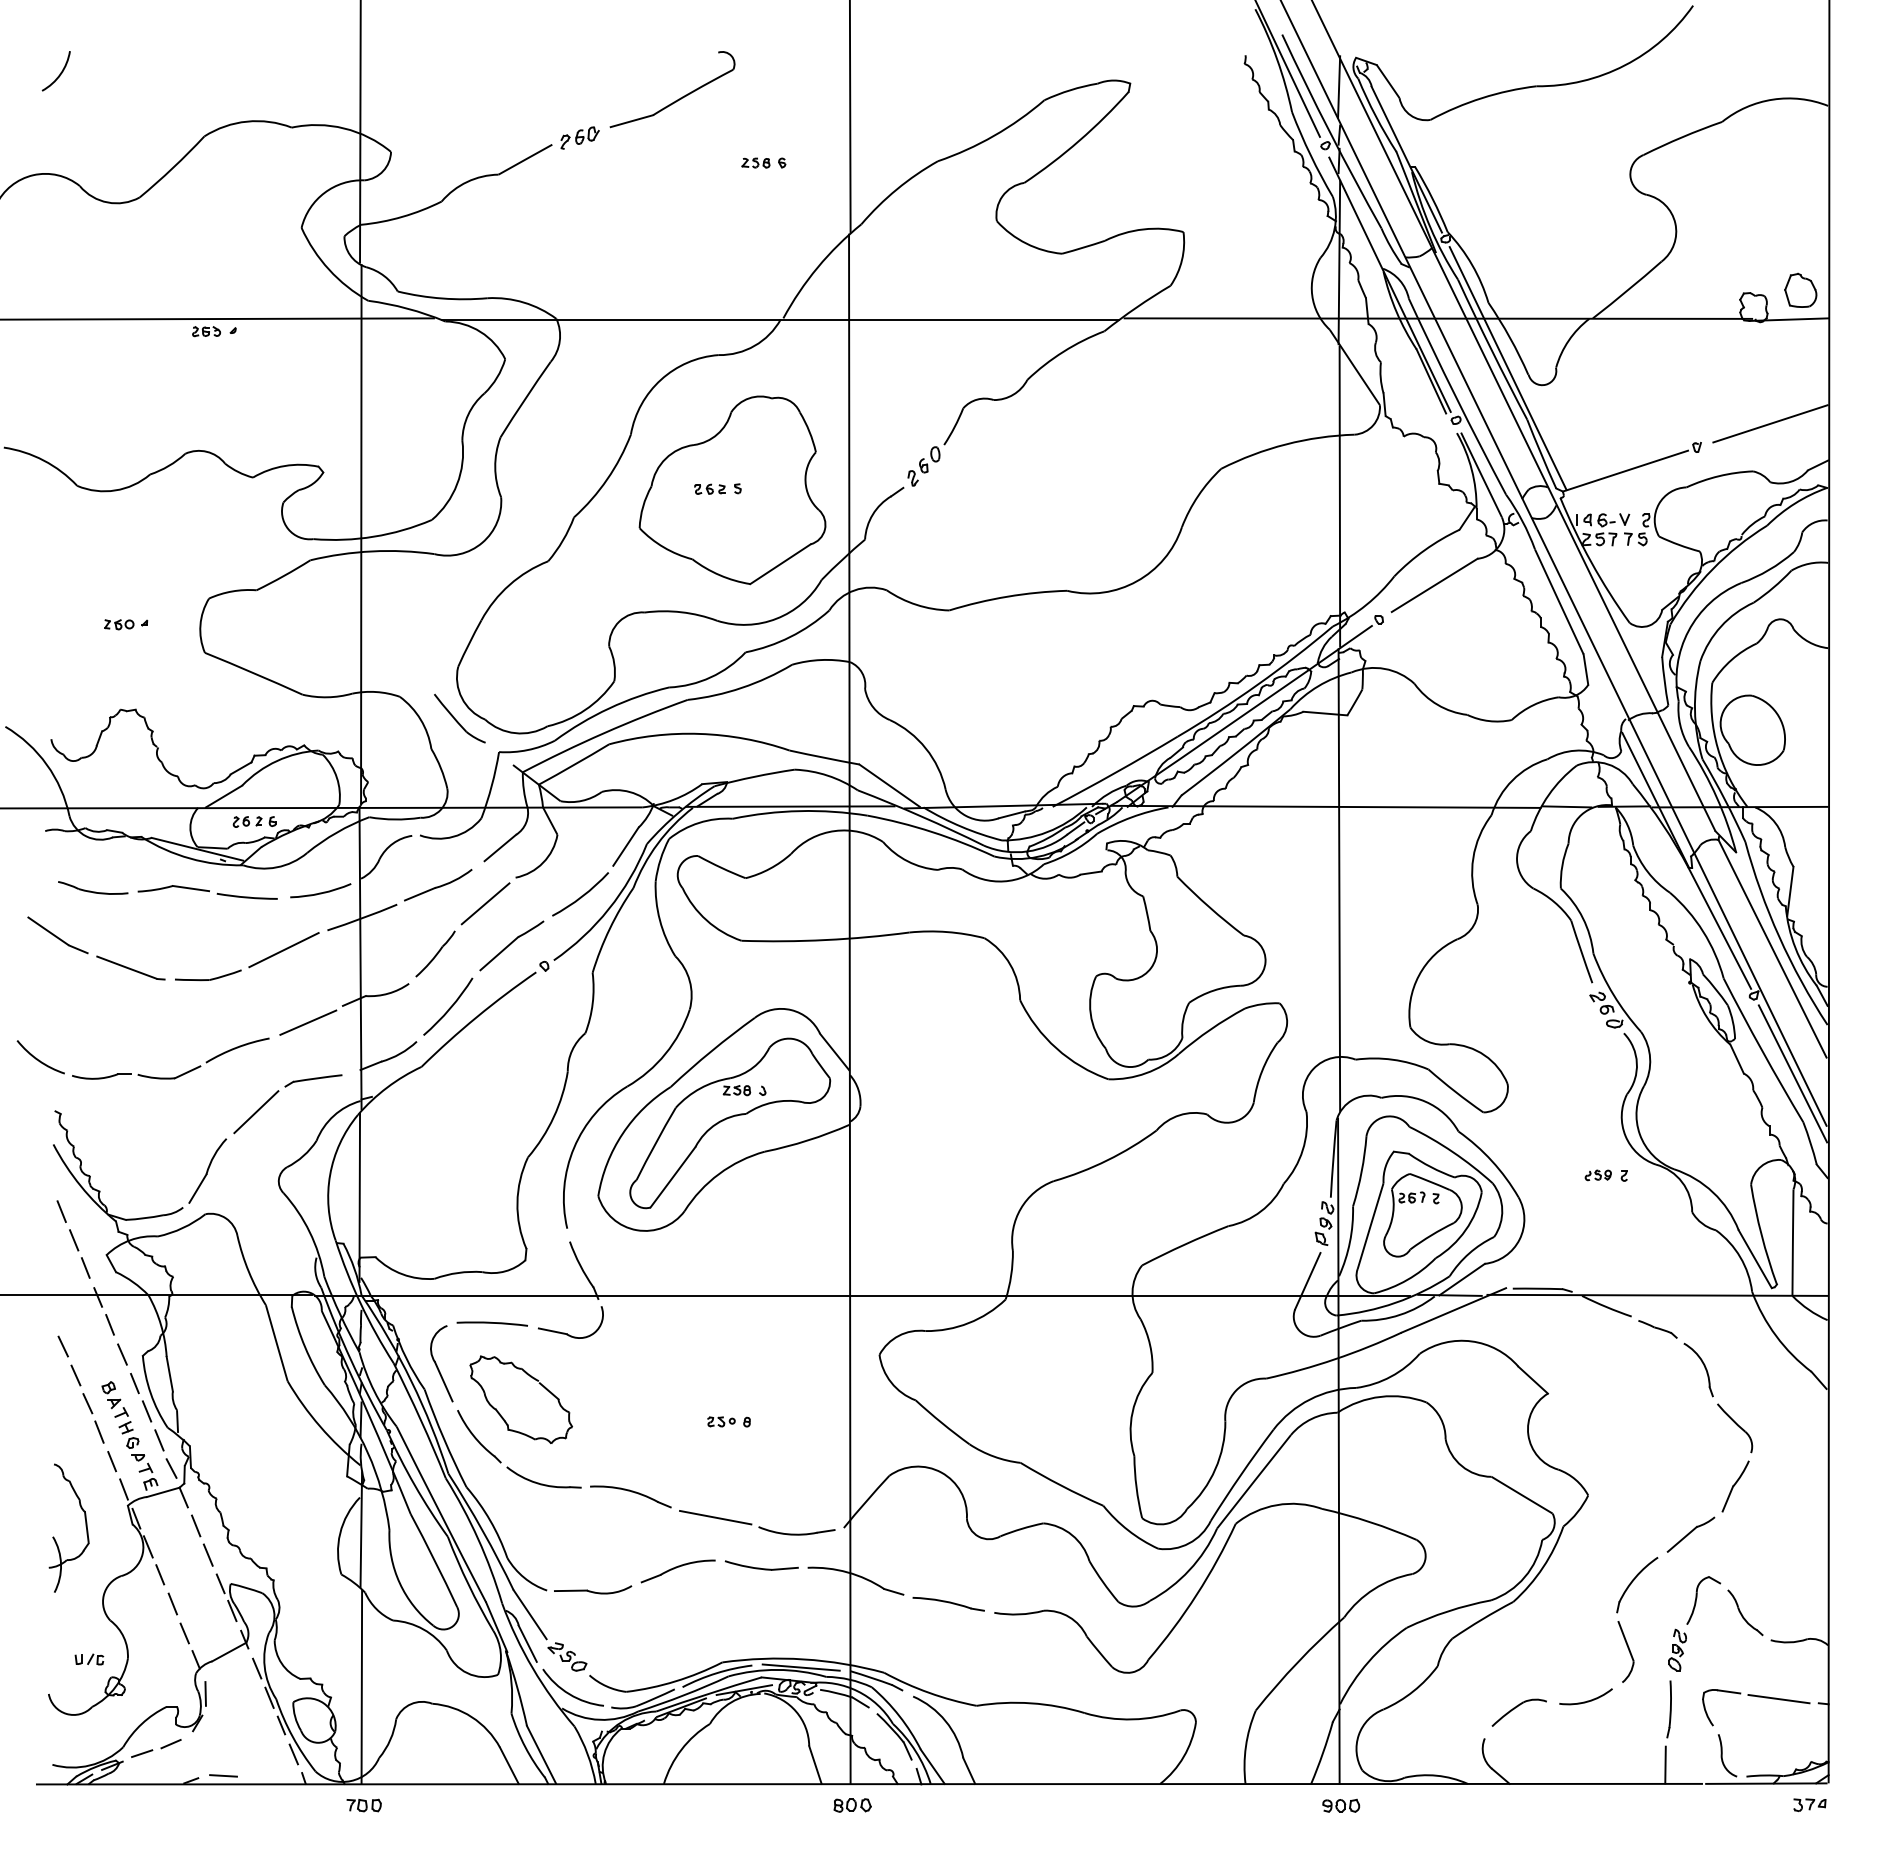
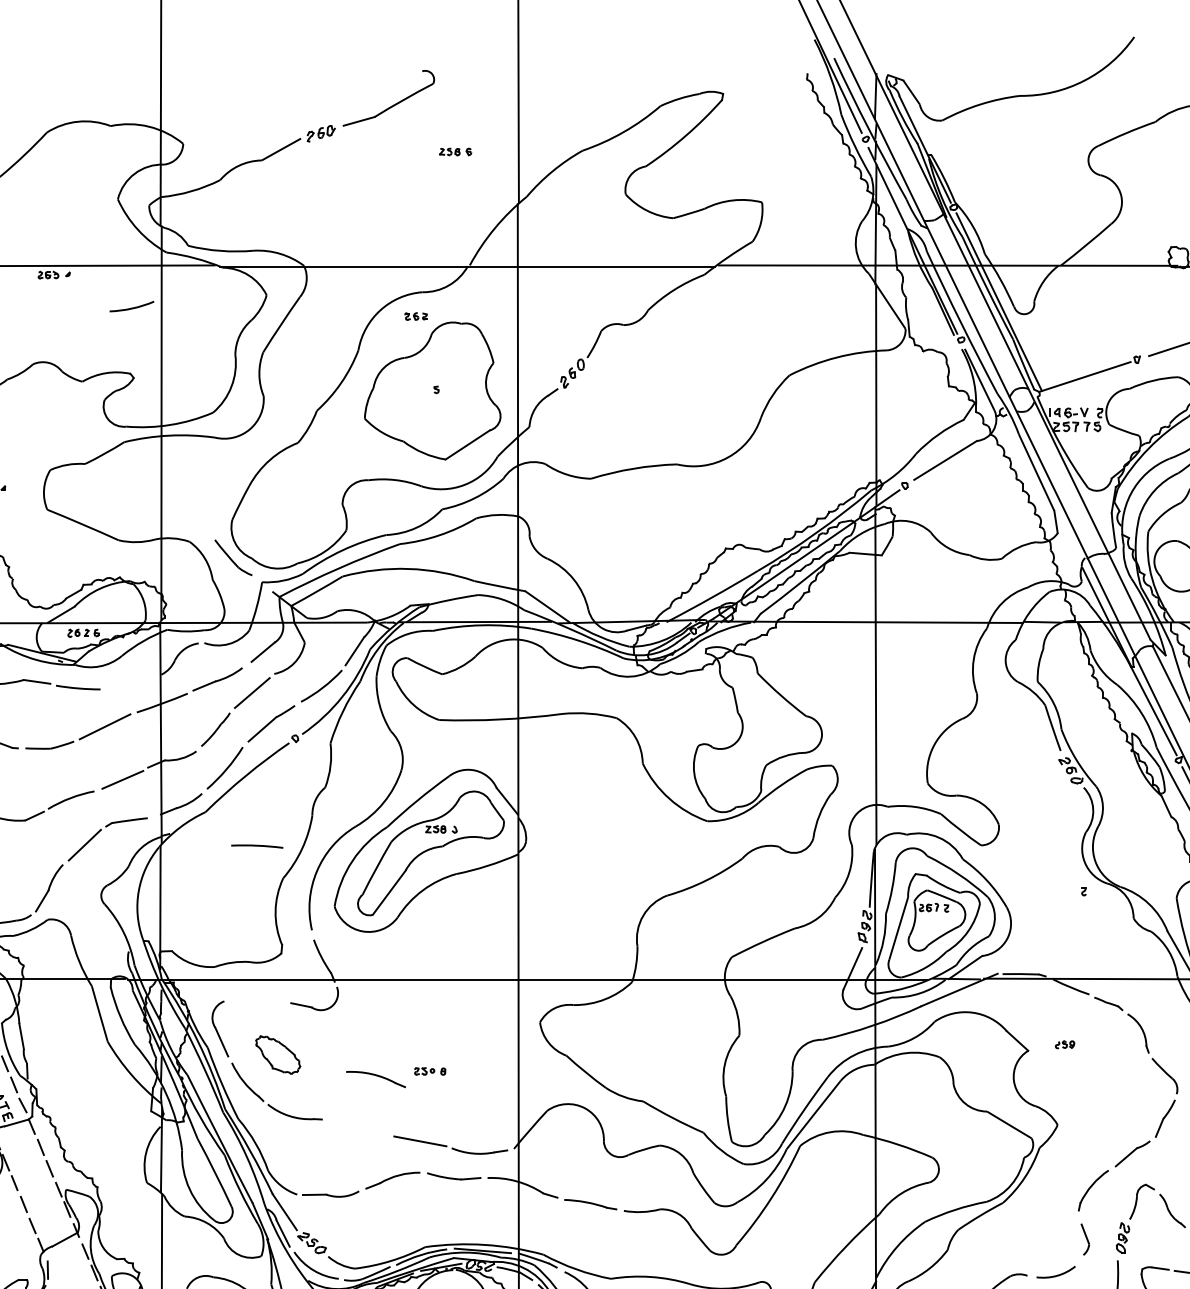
part: (709, 488) -> (415, 315), moved
arc: (320, 892) -> (131, 307), moved
part: (1597, 1175) -> (1064, 1044), moved
line: (491, 1323) -> (256, 846), moved
part: (520, 1399) -> (277, 1055), size x0.6
part: (630, 1496) -> (375, 1079), moved
part: (1625, 1651) -> (1084, 1239), size x0.7

